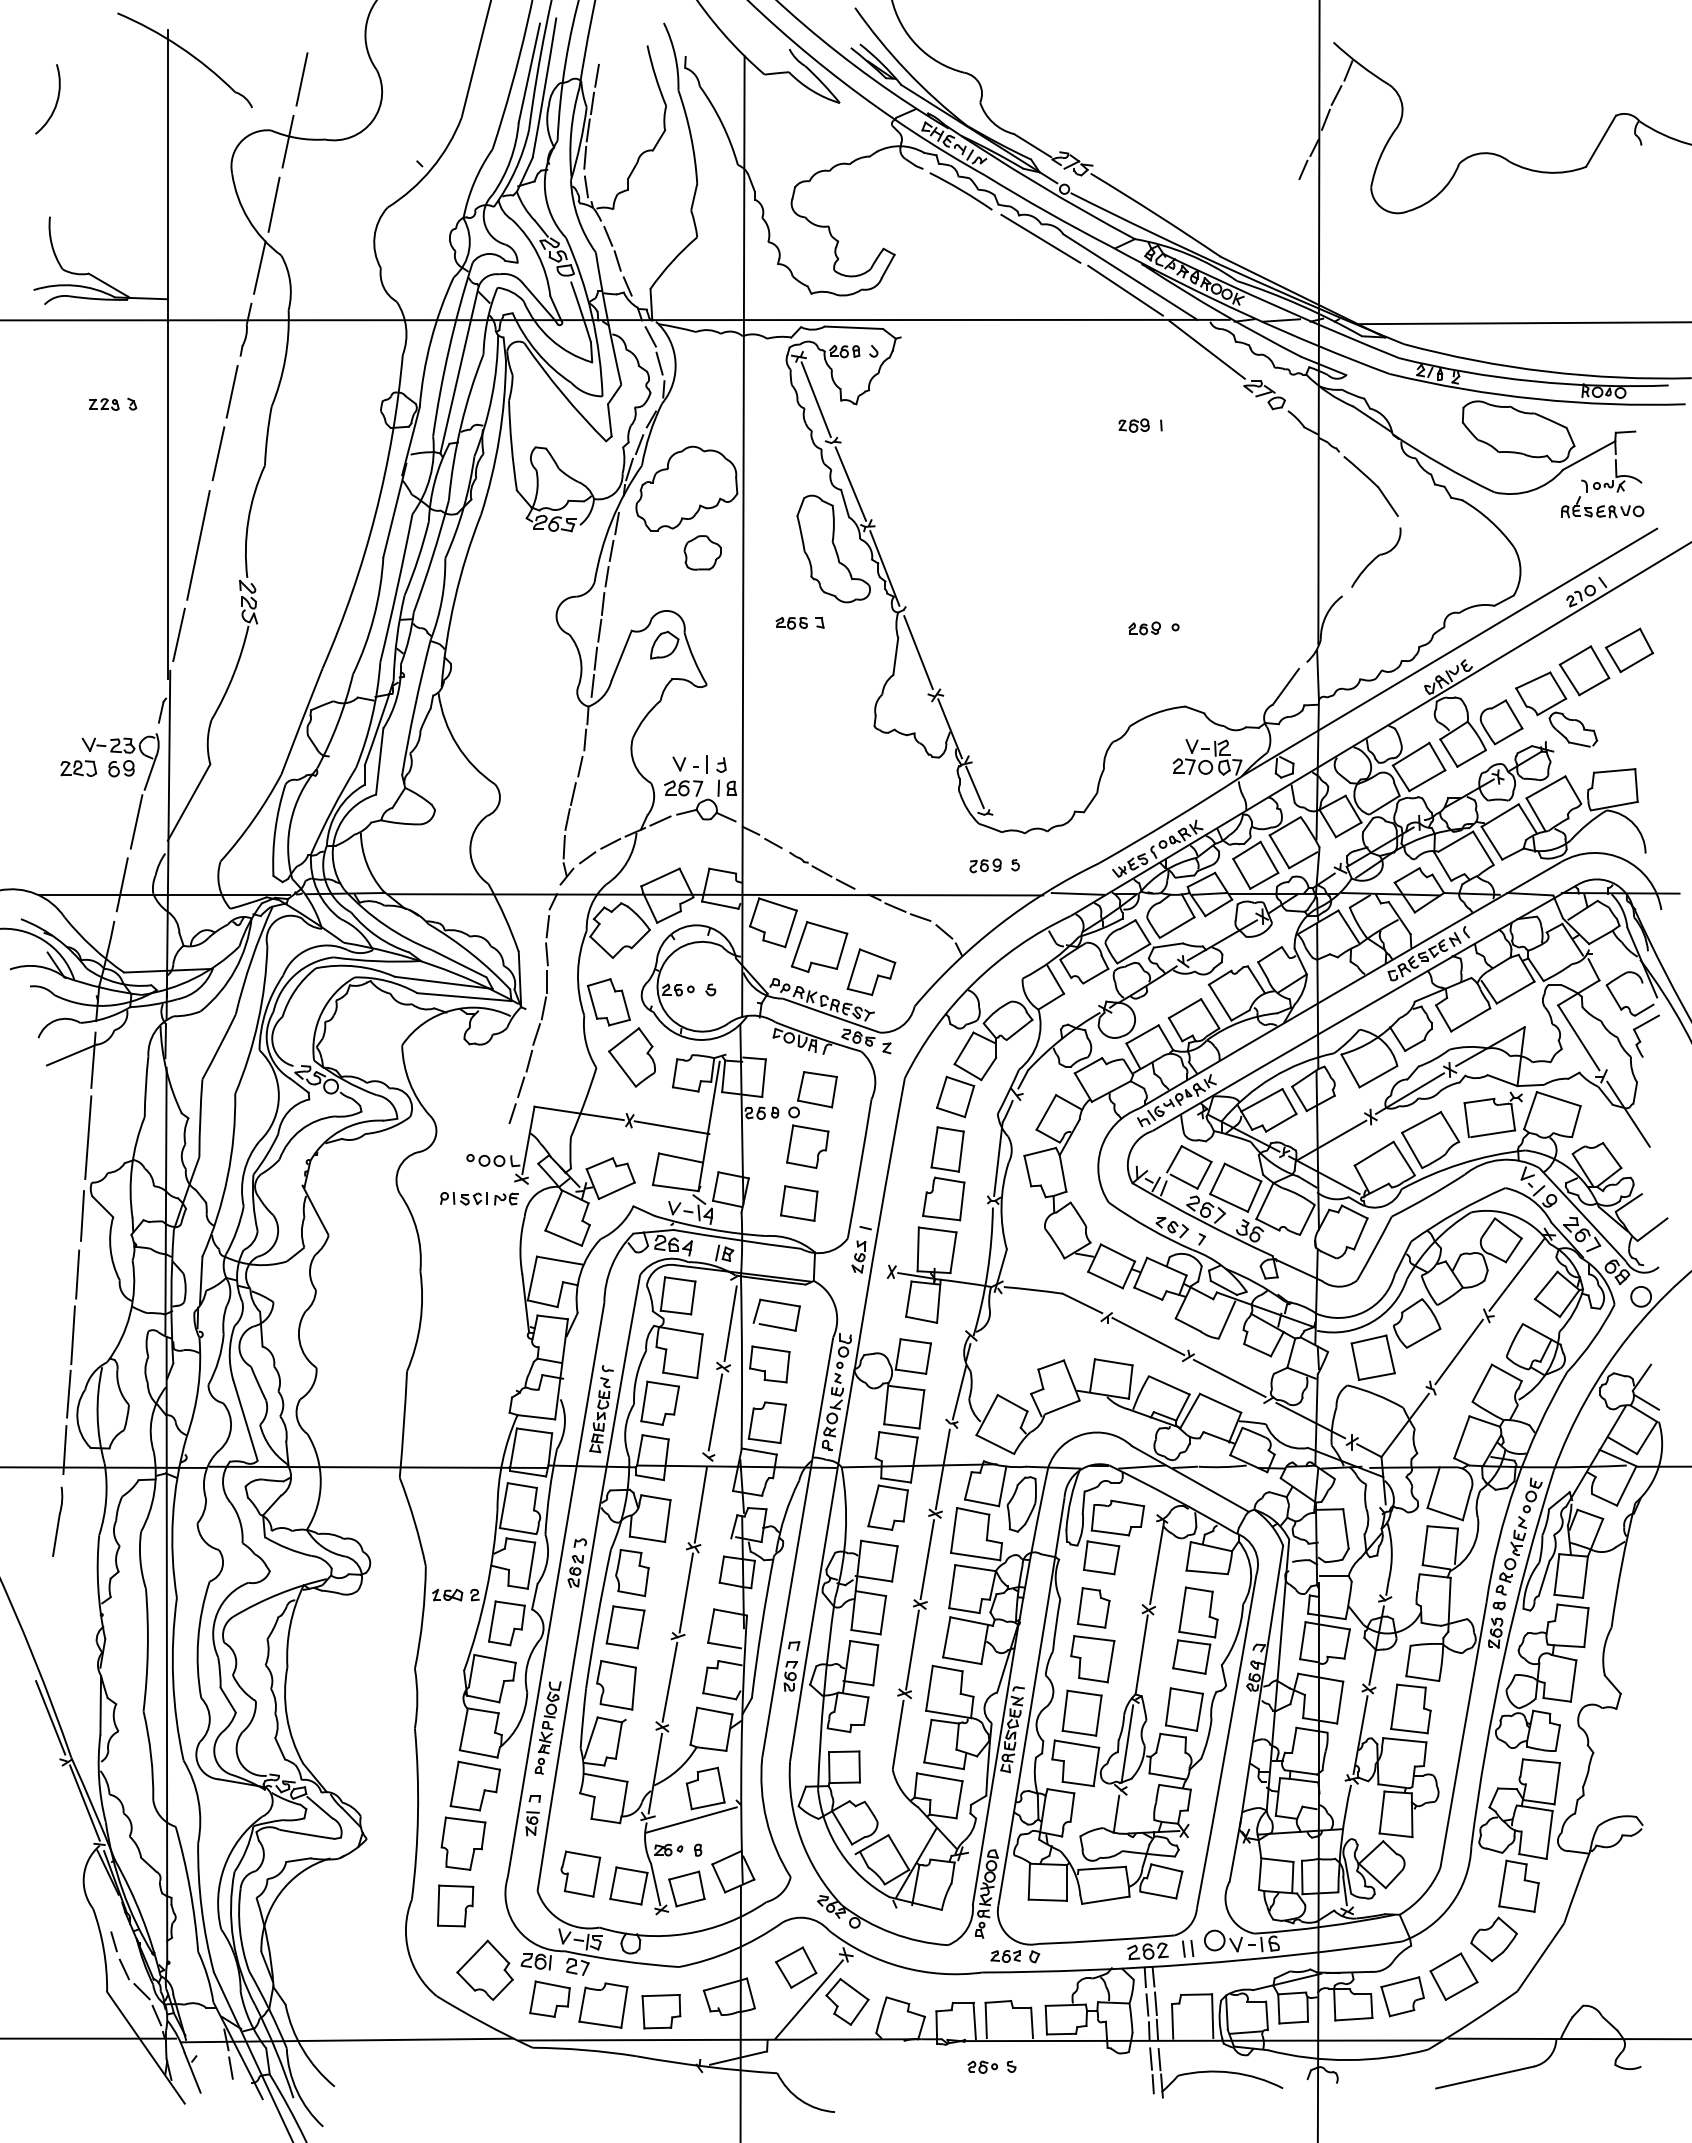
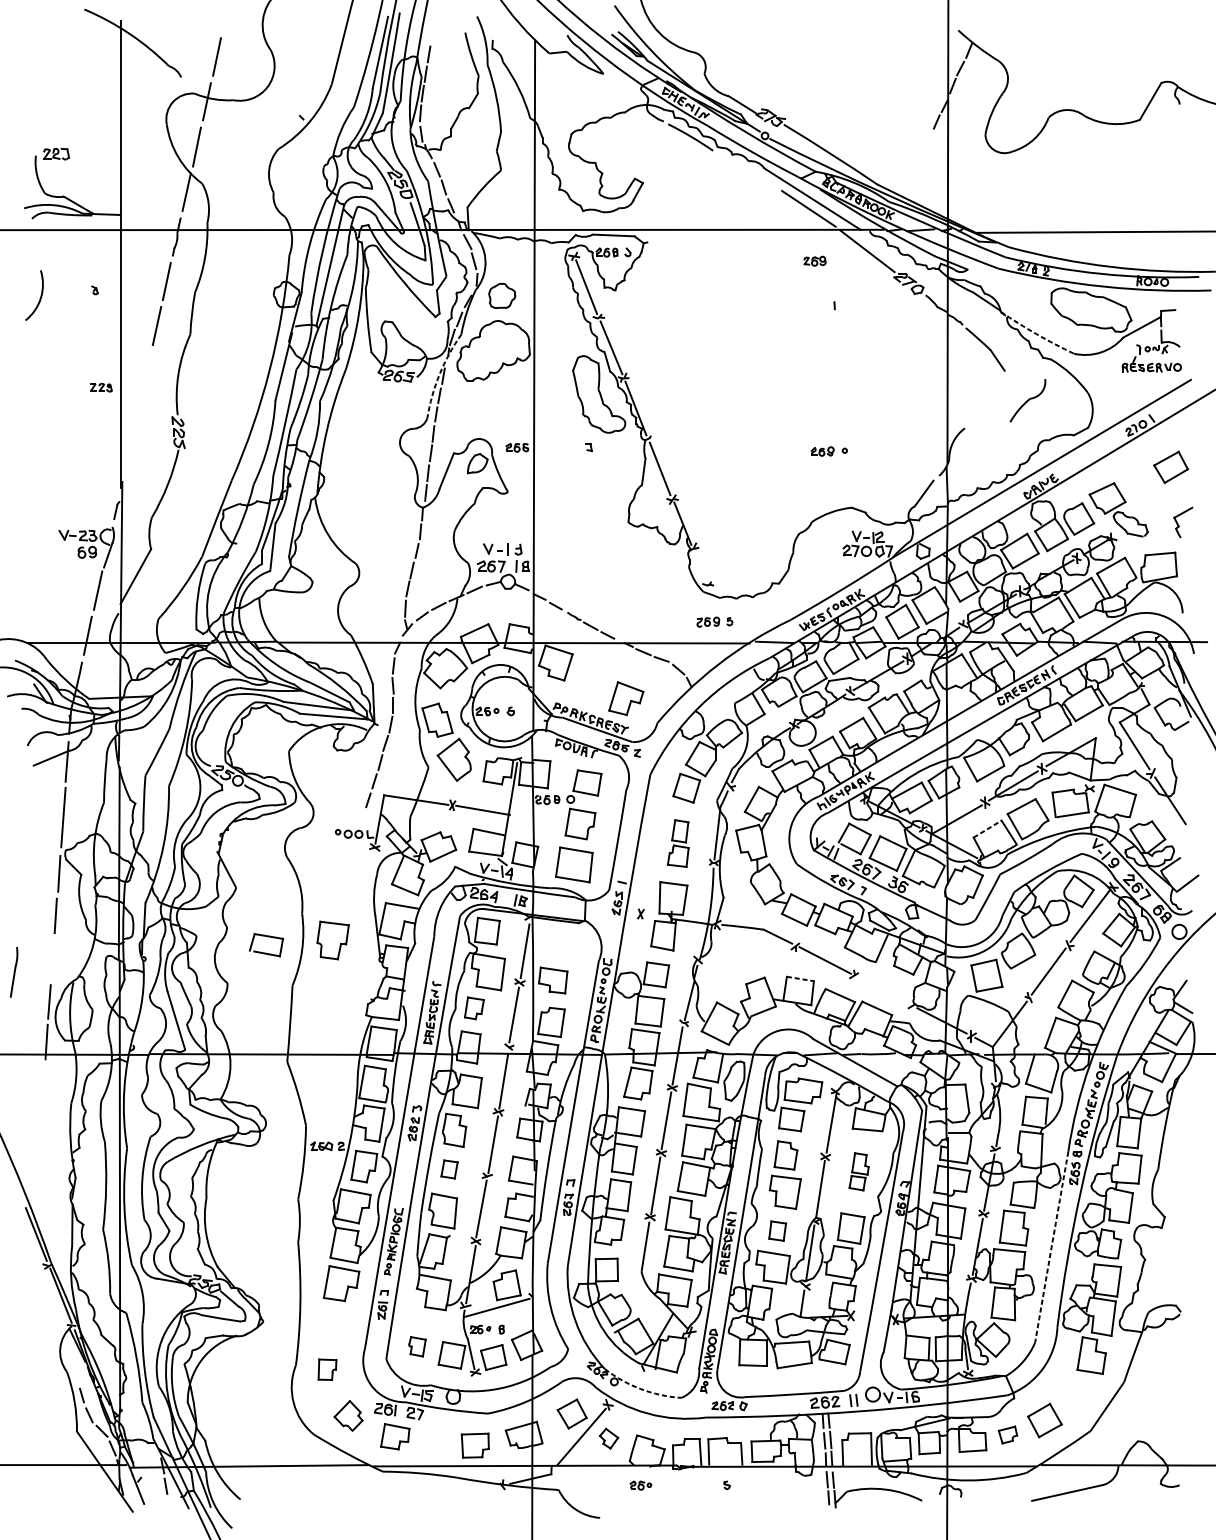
arc: (55, 103) -> (39, 298), moved
line: (1040, 238) -> (747, 171), removed
part: (104, 404) -> (101, 387), moved
part: (1133, 425) -> (814, 261), moved
arc: (1442, 465) -> (1036, 334), solid -> dashed
arc: (611, 521) -> (439, 374), solid -> dashed
line: (198, 545) -> (142, 391), removed
part: (702, 552) -> (501, 295), moved
part: (1376, 557) -> (1028, 400), moved
part: (791, 622) -> (517, 447), moved
line: (178, 634) -> (128, 455), removed
part: (1584, 670) -> (1138, 481), removed
part: (78, 768) -> (56, 154), moved
line: (974, 787) -> (700, 565), removed
part: (819, 946) -> (588, 680), removed
part: (1639, 1038) -> (1178, 524), moved
line: (1374, 1153) -> (987, 828), solid -> dashed
part: (943, 1173) -> (678, 843), size x0.7
part: (479, 1198) -> (344, 861), removed
part: (799, 1203) -> (574, 864), size x1.4
line: (915, 1275) -> (657, 916), removed
part: (780, 1304) -> (269, 937), moved
line: (72, 1335) -> (52, 959), removed
line: (1114, 1362) -> (800, 979), solid -> dashed
line: (1229, 1377) -> (883, 989), removed
part: (659, 1402) -> (473, 1007), size x0.7
part: (57, 1521) -> (13, 971), moved
part: (625, 1627) -> (449, 1169), size x0.6
part: (1195, 1630) -> (859, 1171), size x0.6
part: (1081, 1712) -> (777, 1230), size x0.6
arc: (1463, 1735) -> (1051, 1247), solid -> dashed
part: (463, 1843) -> (333, 940), moved
part: (580, 1873) -> (417, 1346), size x0.6
part: (455, 1905) -> (327, 1369), size x0.7
arc: (891, 1932) -> (640, 1388), solid -> dashed
part: (1493, 1938) -> (1073, 1393), removed
part: (484, 1969) -> (348, 1415), size x0.7
part: (1402, 1996) -> (1007, 1434), size x0.6
part: (847, 2001) -> (609, 1438), size x0.6
part: (603, 2005) -> (433, 1441), removed
part: (982, 2066) -> (640, 1485), moved

